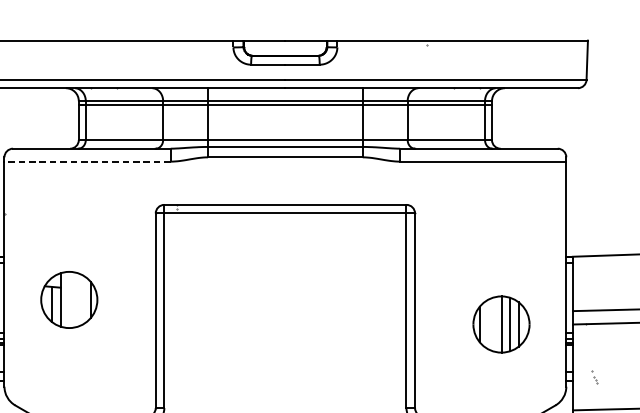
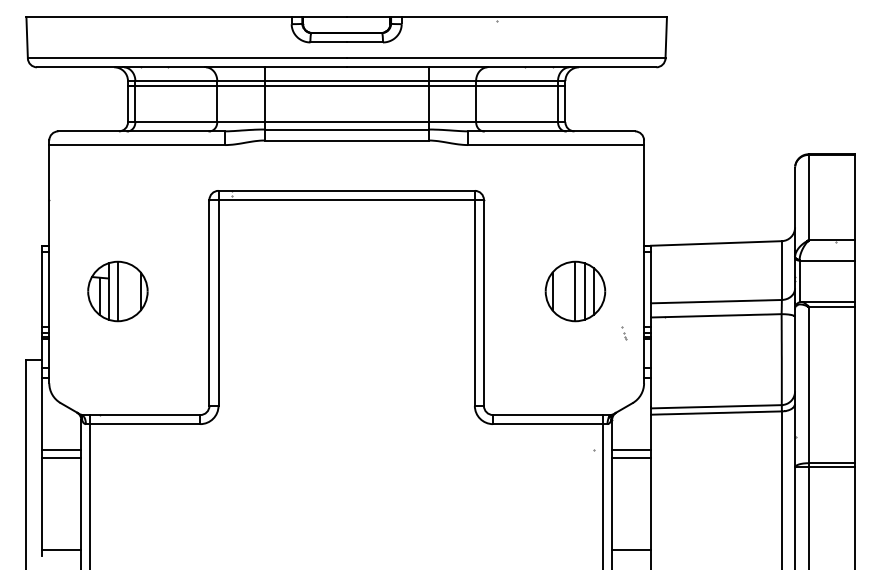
line: (87, 162) -> (137, 145), dashed -> solid
line: (68, 299) -> (117, 291), added
part: (501, 324) -> (575, 291), moved
part: (595, 377) -> (624, 333), moved

